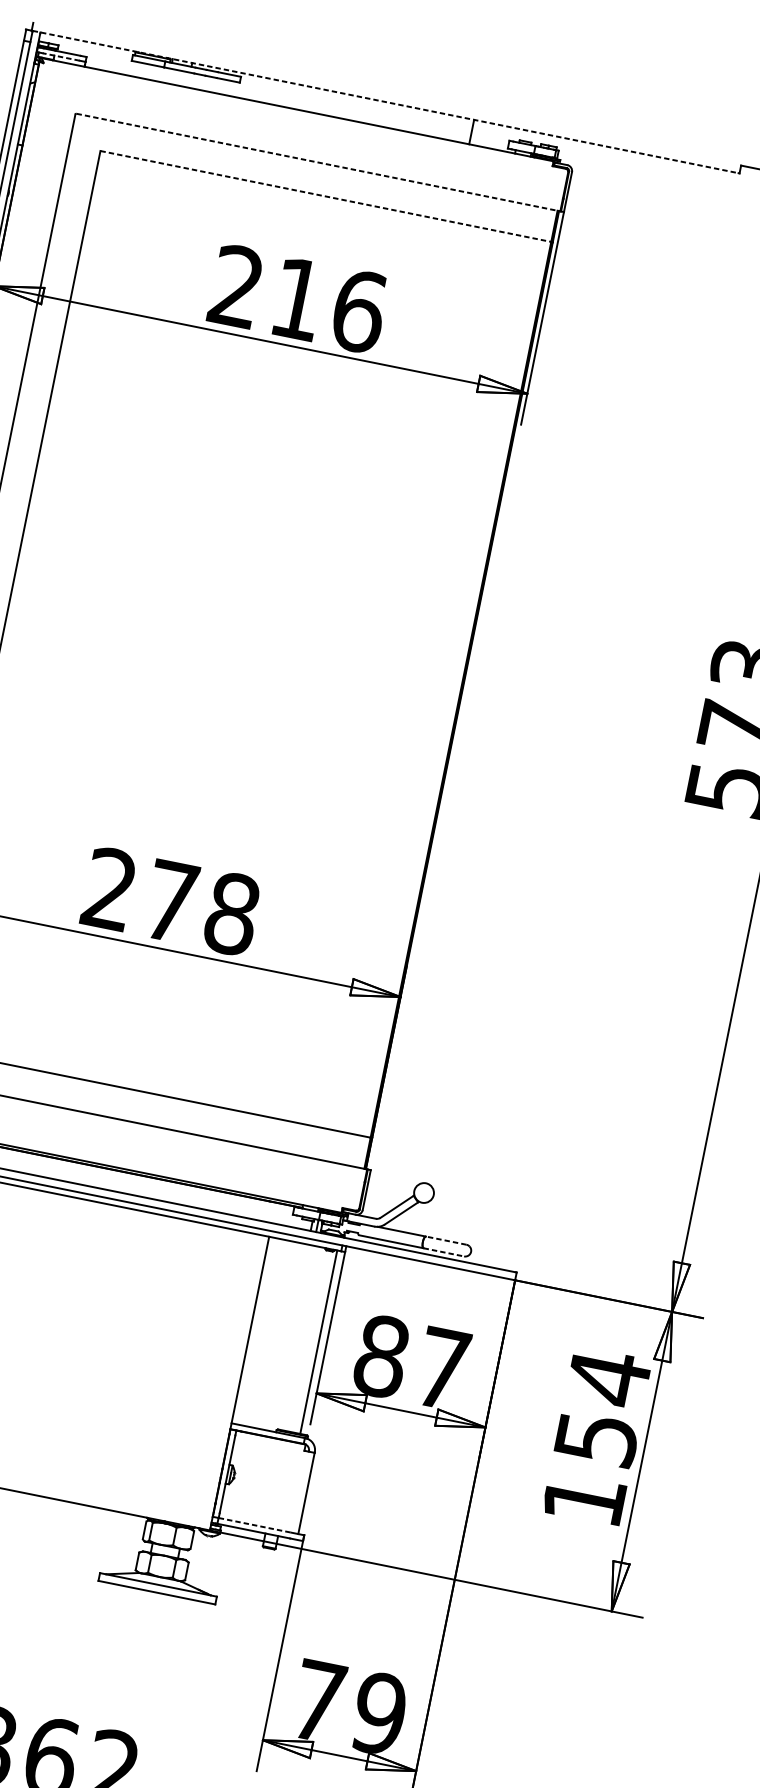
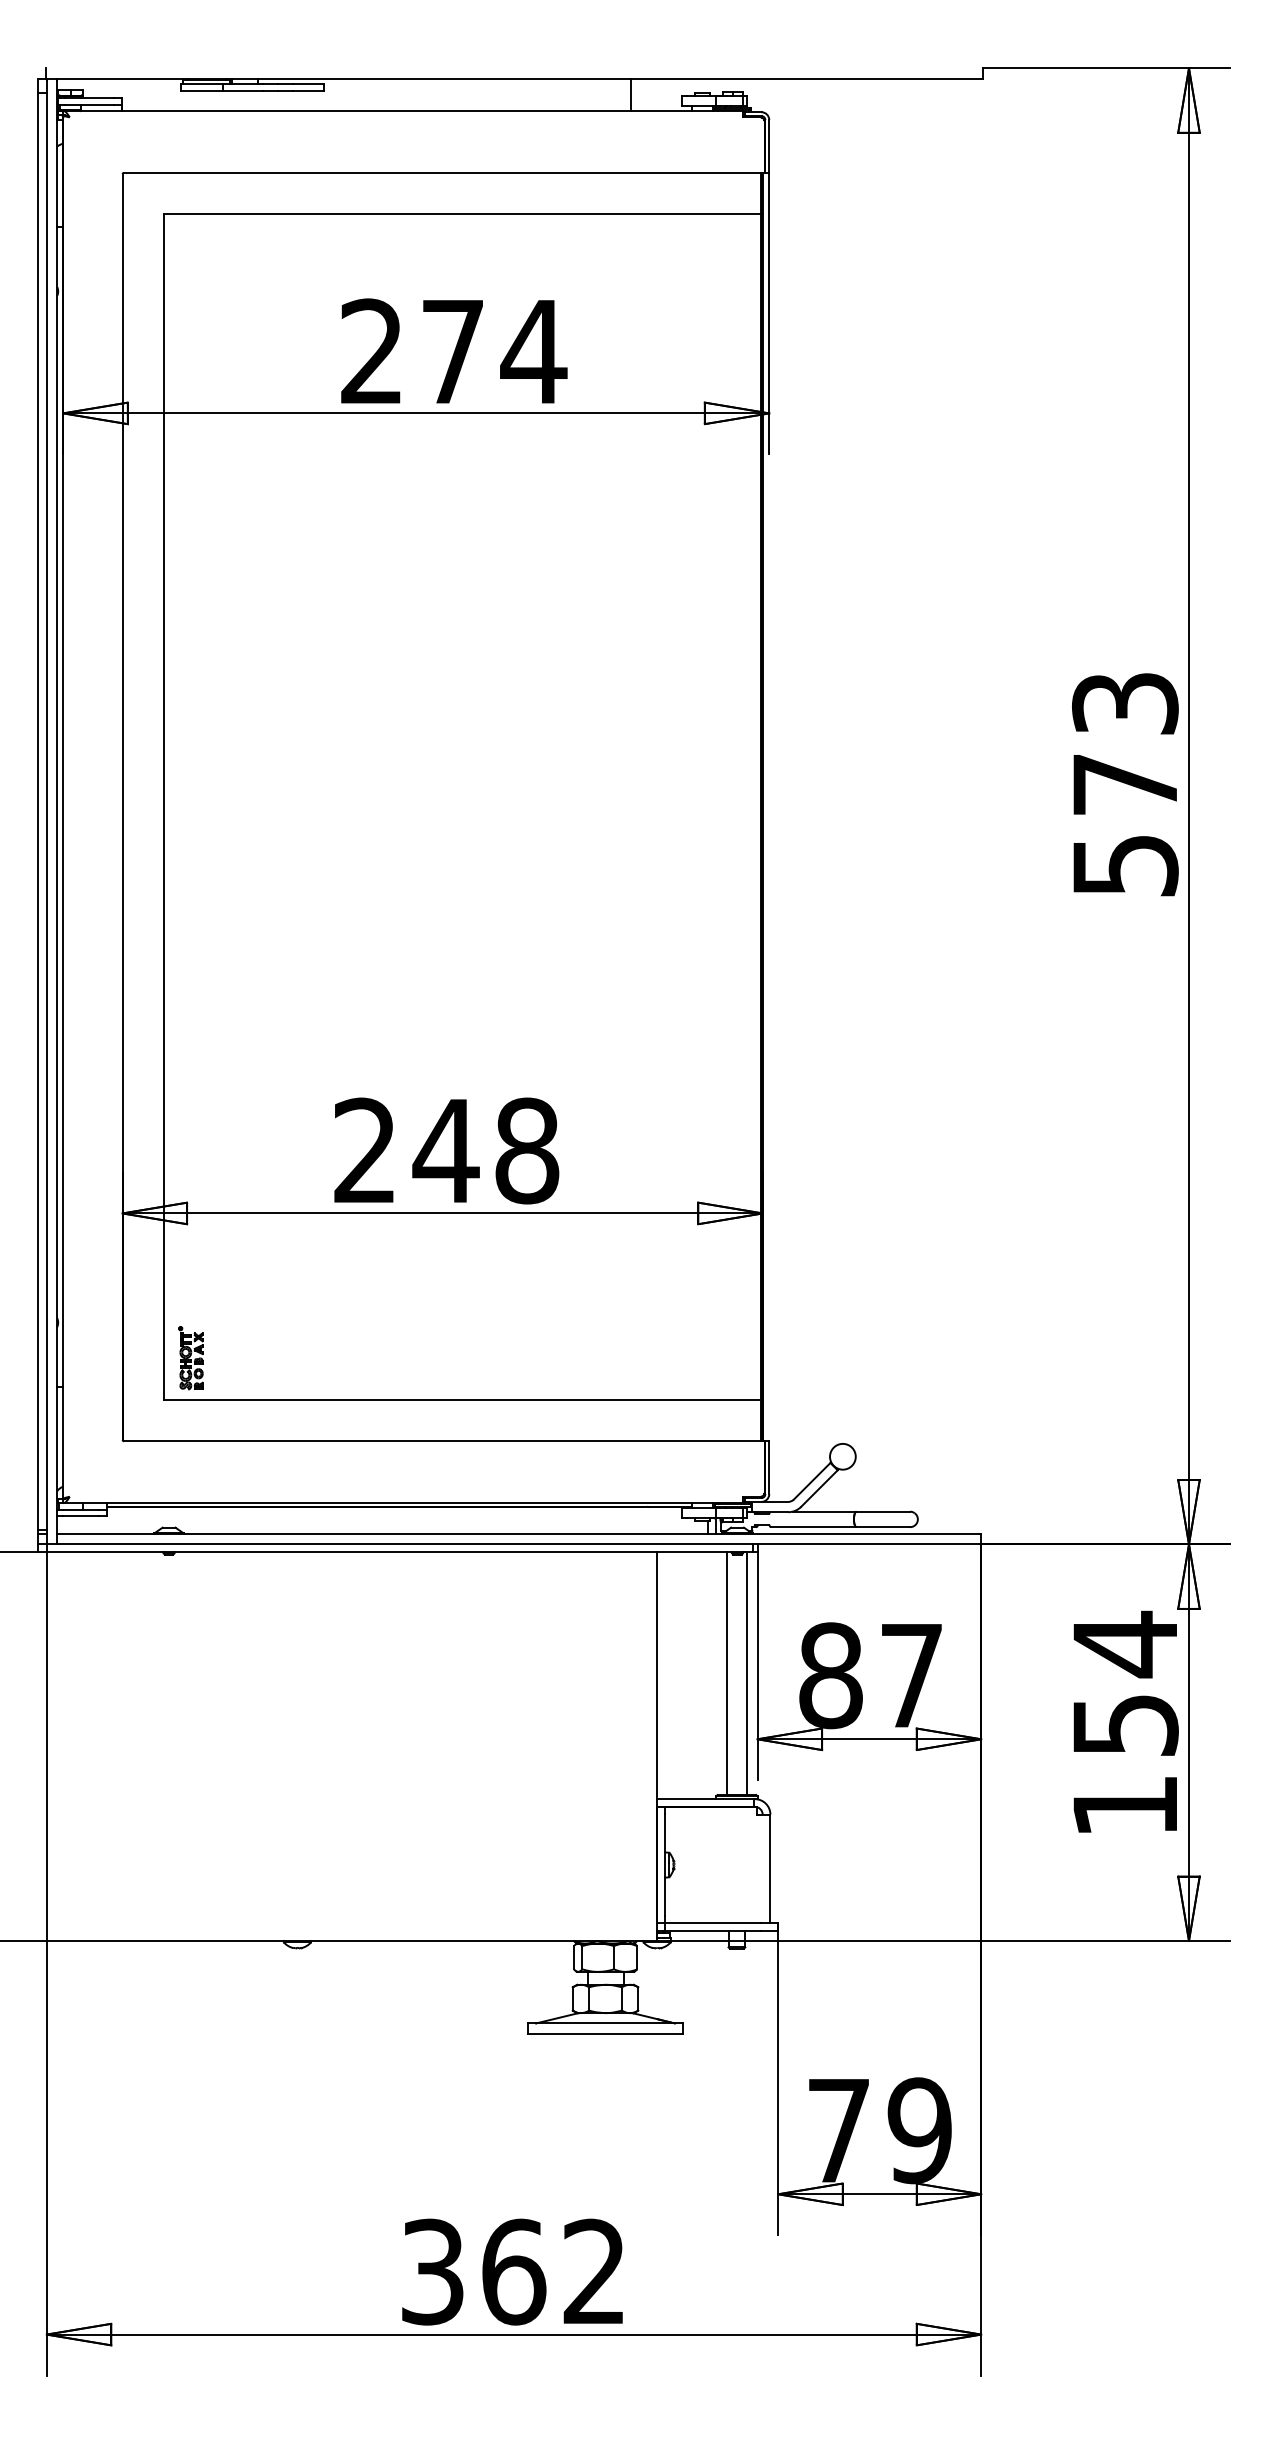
line: (60, 56) -> (89, 104), dashed -> solid
line: (385, 102) -> (514, 78), dashed -> solid
line: (318, 162) -> (444, 172), dashed -> solid
line: (325, 196) -> (462, 214), dashed -> solid
text: (329, 305) -> (495, 351), 216 -> 274
text: (170, 901) -> (445, 1150), 278 -> 248
line: (446, 1240) -> (883, 1511), dashed -> solid
line: (443, 1252) -> (883, 1527), dashed -> solid
line: (303, 1338) -> (726, 1673), added
line: (255, 1525) -> (713, 1922), dashed -> solid

